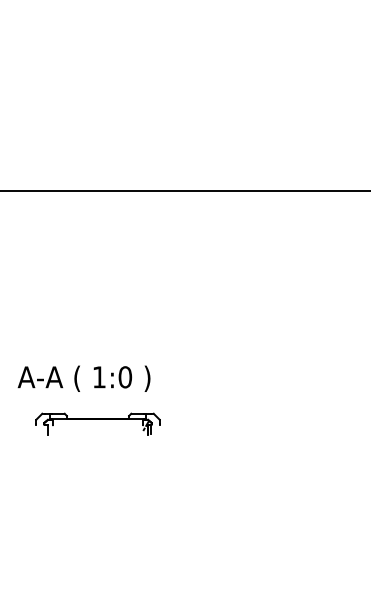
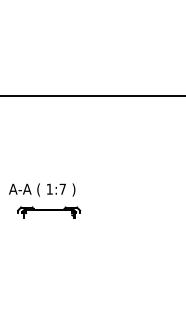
text: (124, 375) -> (62, 188), 1:0 -> 1:7

